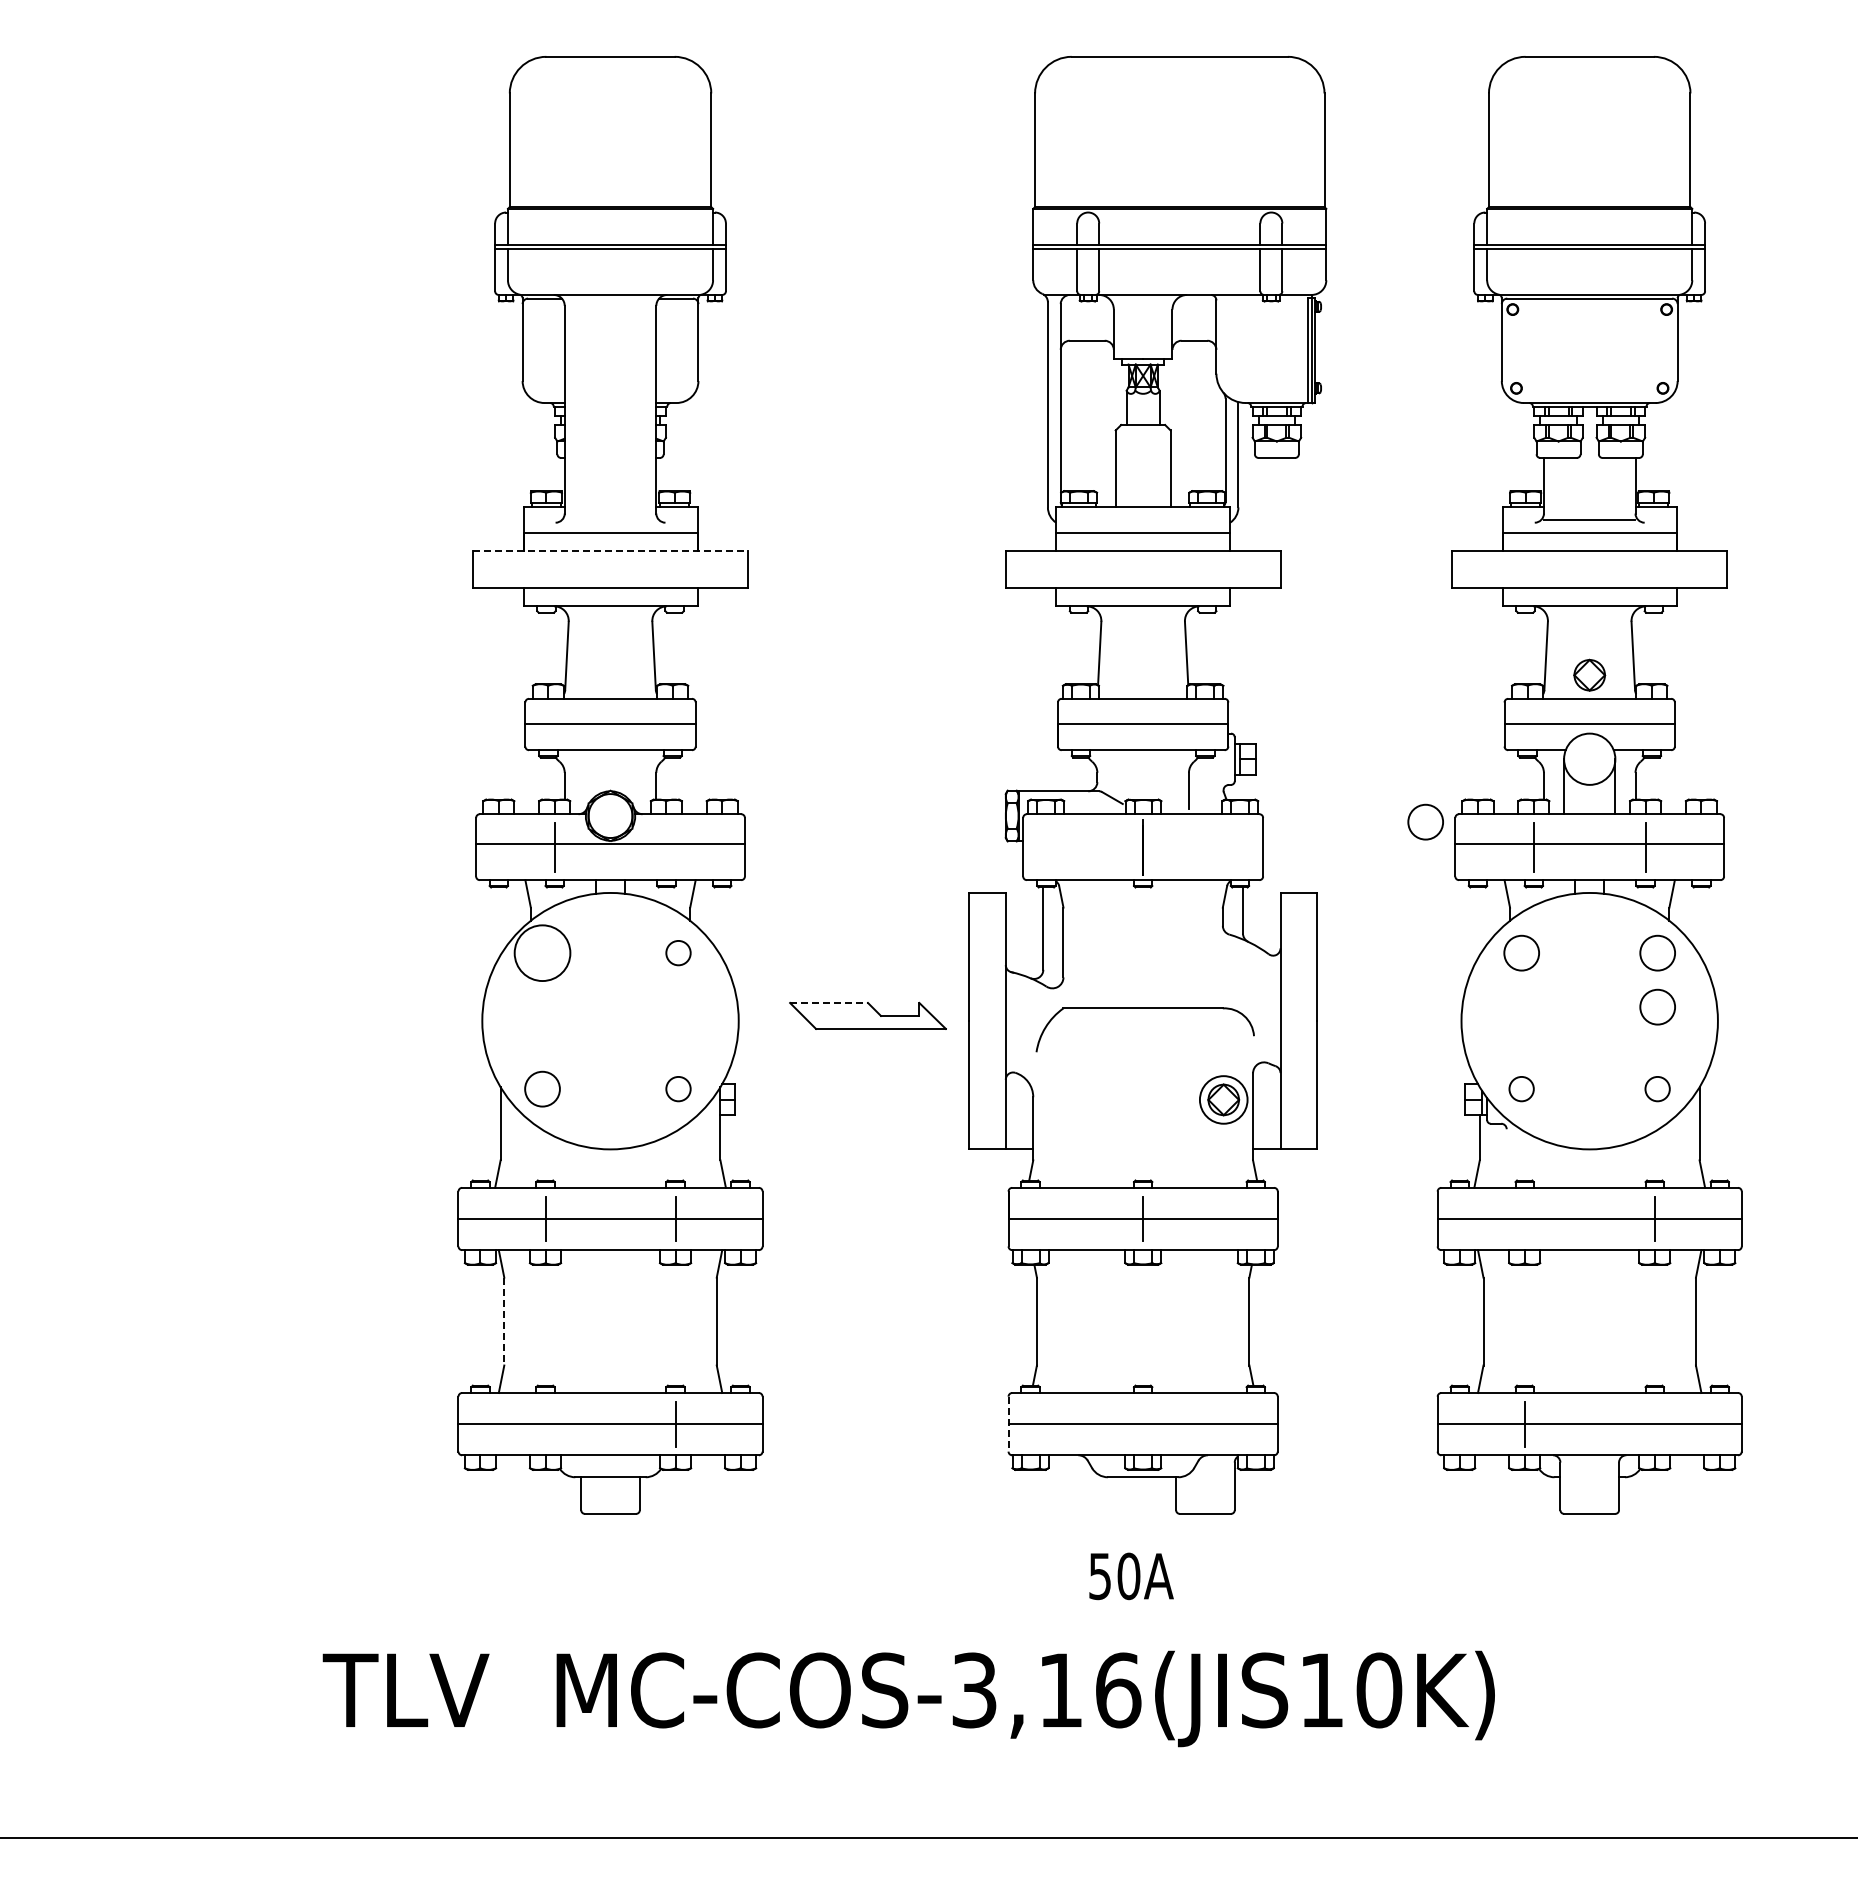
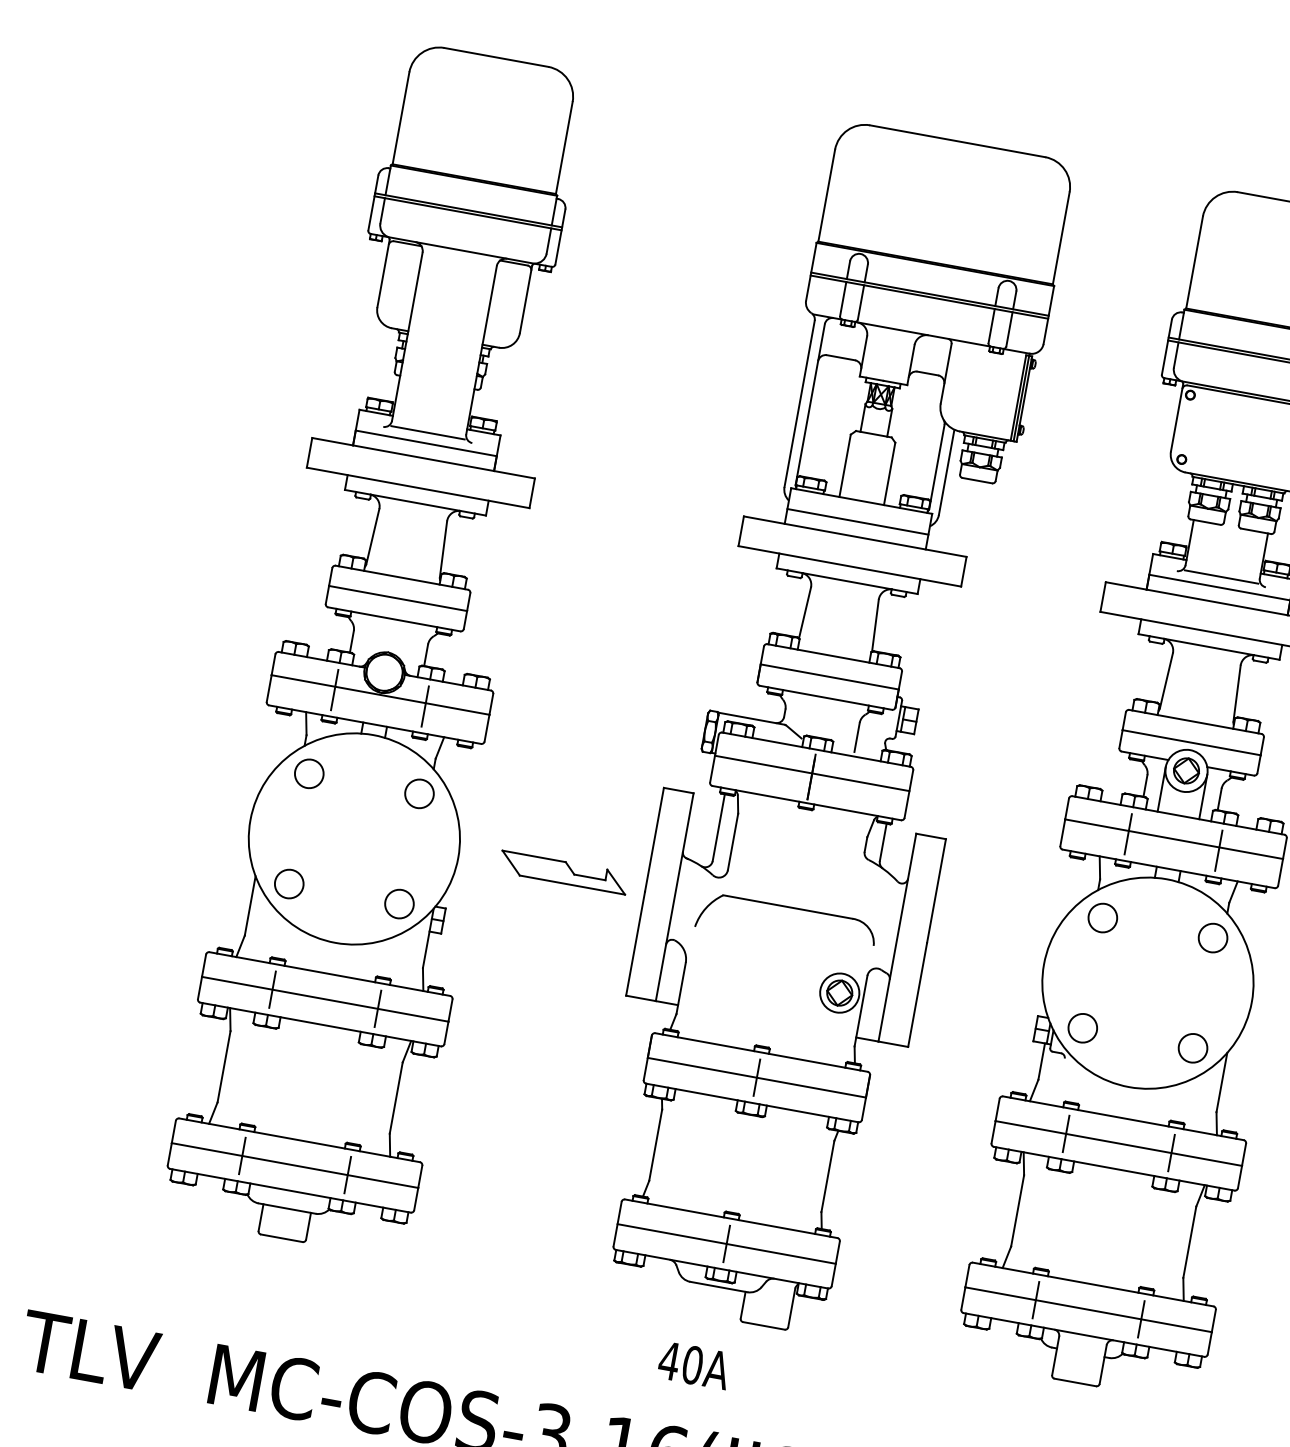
line: (610, 520) -> (428, 433), added
line: (611, 551) -> (424, 458), dashed -> solid
part: (1589, 674) -> (1186, 770), moved
circle: (1425, 821) -> (1044, 797), removed
line: (1143, 843) -> (812, 773), added
line: (666, 847) -> (425, 706), added
circle: (542, 952) -> (309, 773), size x0.62
circle: (678, 952) -> (419, 793), size x1.43
line: (829, 1002) -> (534, 856), dashed -> solid
circle: (1657, 1006) -> (1205, 981), removed
circle: (678, 1088) -> (399, 903), size x1.43
circle: (1521, 1088) -> (1082, 1027), size x1.43
circle: (1657, 1088) -> (1192, 1047), size x1.43
line: (1524, 1218) -> (1066, 1133), added
line: (504, 1321) -> (224, 1066), dashed -> solid
line: (545, 1423) -> (242, 1155), added
line: (1143, 1423) -> (727, 1243), added
line: (1654, 1423) -> (1141, 1318), added
line: (1008, 1424) -> (617, 1224), dashed -> solid
text: (1100, 1576) -> (669, 1361), 50A -> 40A

